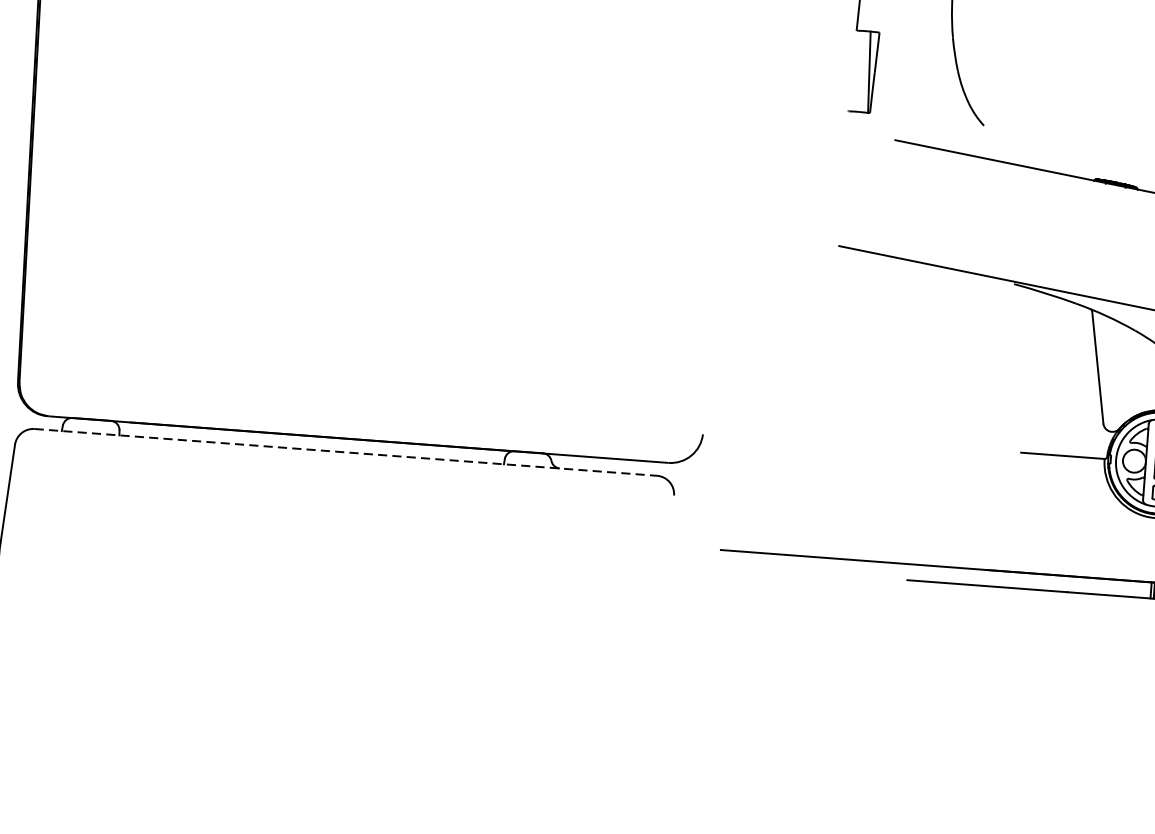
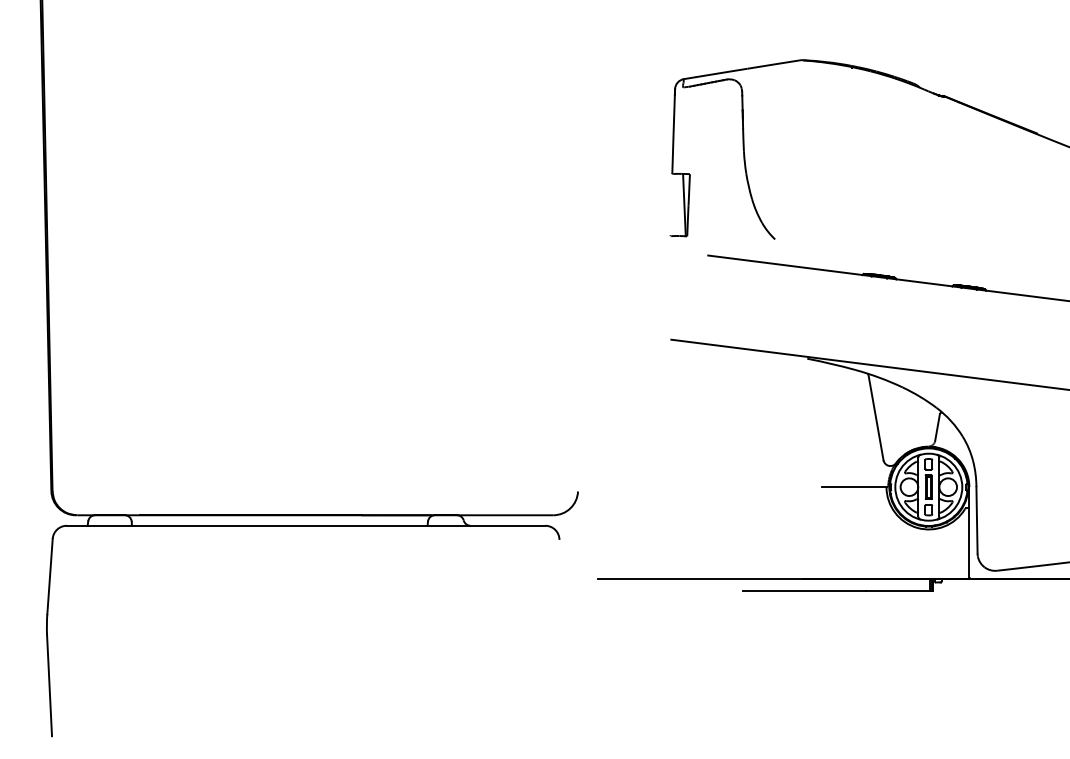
line: (346, 452) -> (306, 525), dashed -> solid

